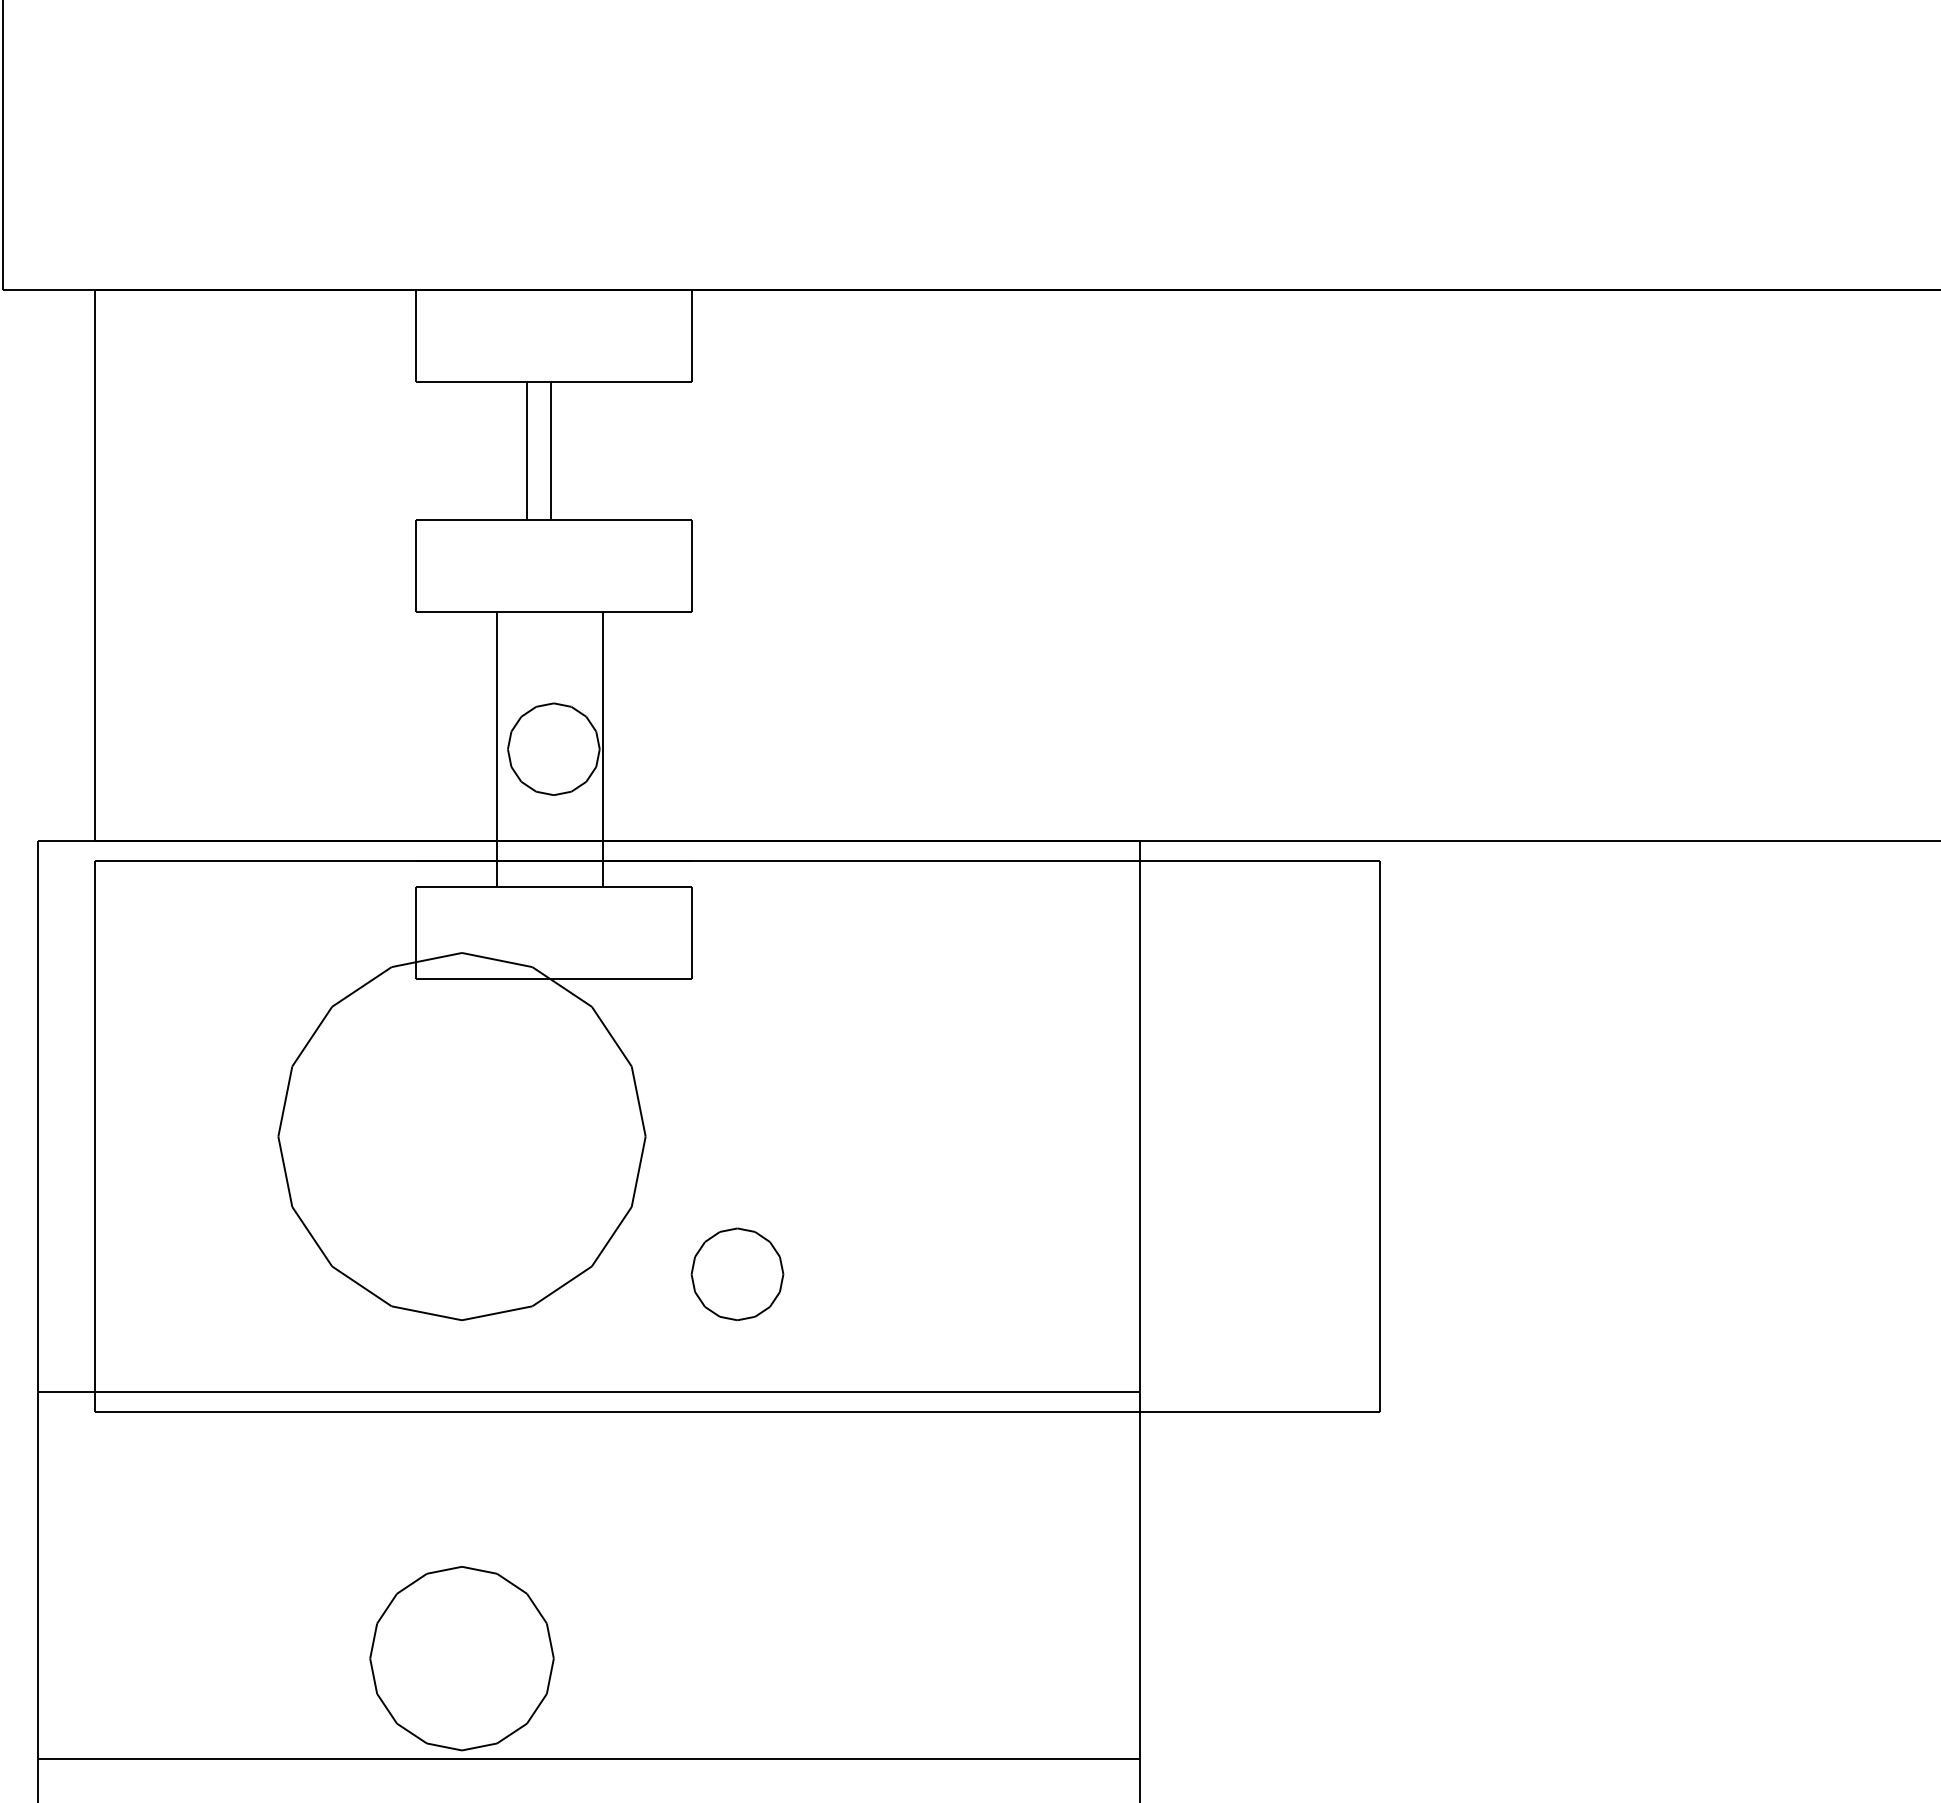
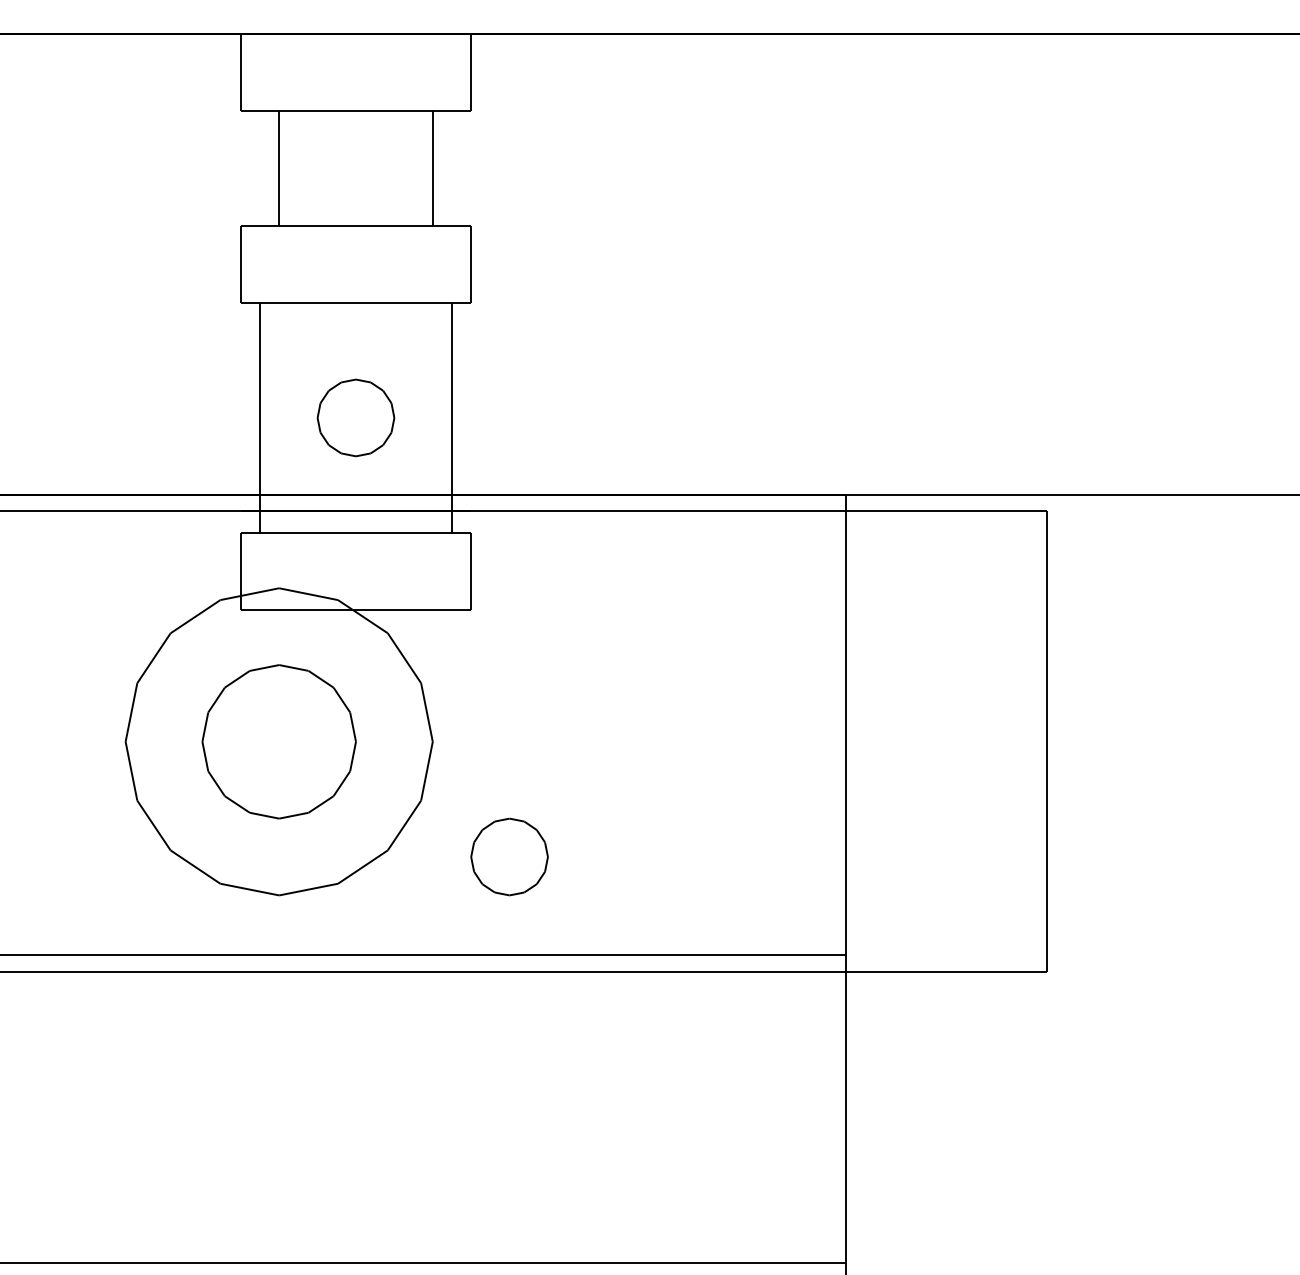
line: (527, 450) -> (279, 168), moved
line: (550, 450) -> (432, 168), moved
line: (497, 749) -> (260, 418), moved
line: (602, 749) -> (451, 418), moved
part: (461, 1658) -> (278, 741), moved

